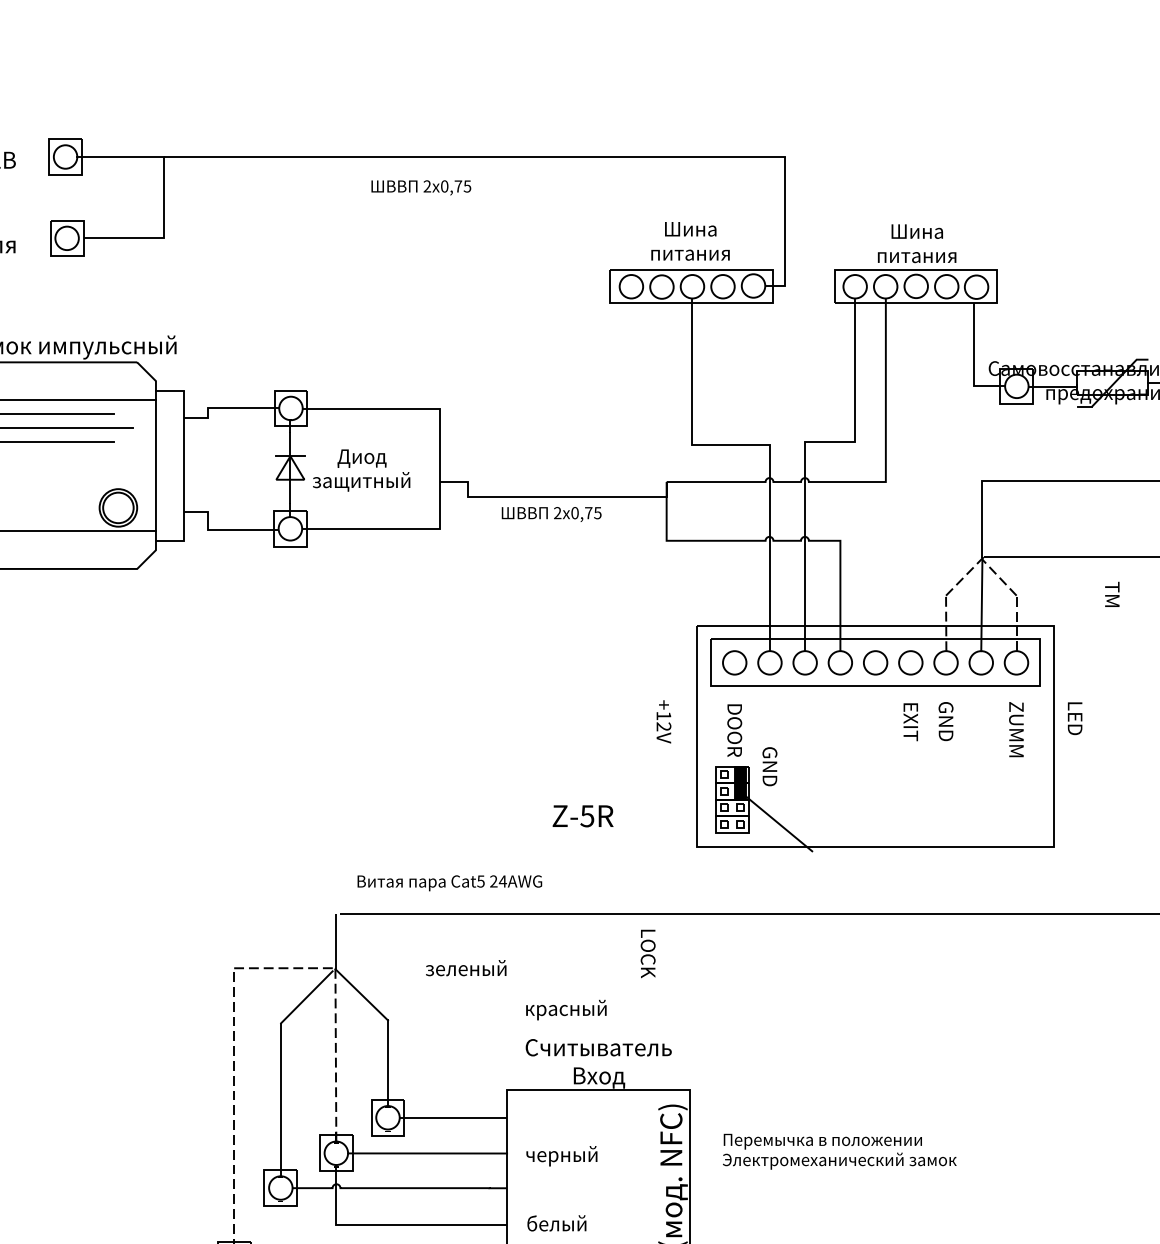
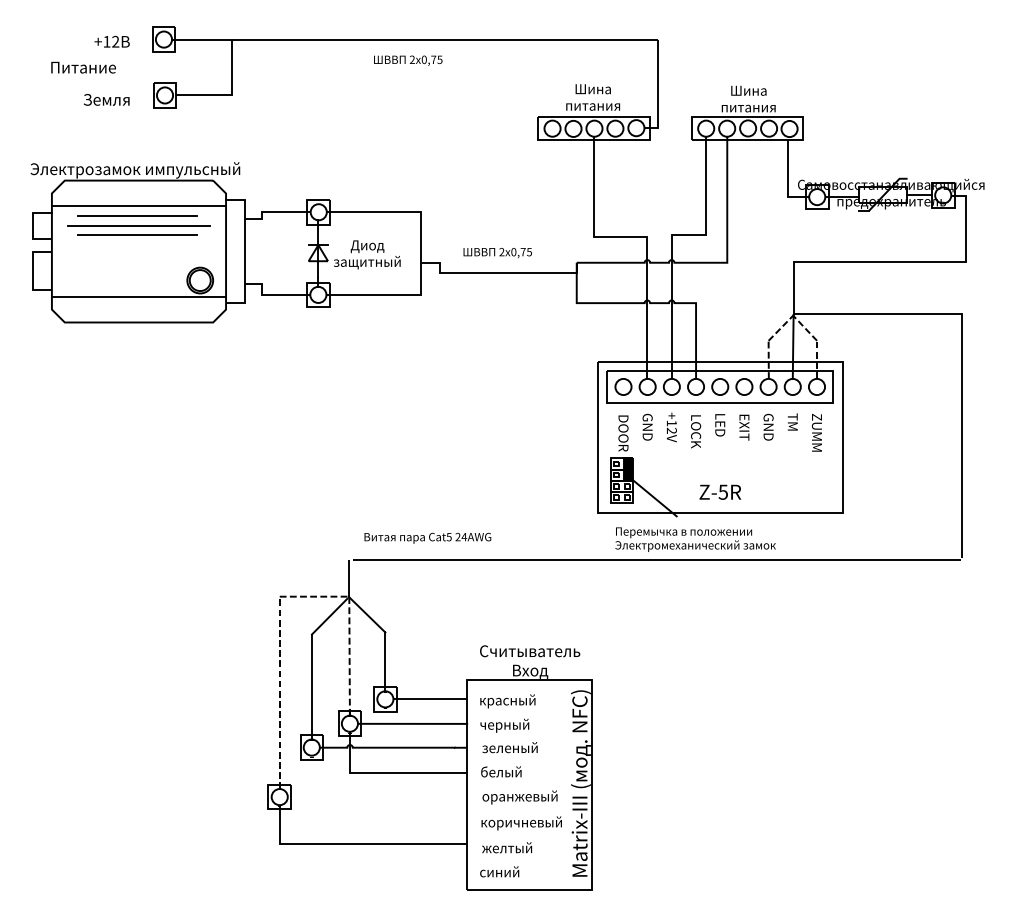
text: (551, 515) -> (497, 253), moved
text: (1111, 593) -> (792, 421), moved
text: (1075, 718) -> (720, 425), moved
text: (663, 721) -> (671, 427), moved
text: (769, 765) -> (647, 426), moved
text: (583, 815) -> (720, 491), moved
text: (648, 953) -> (696, 431), moved
text: (465, 967) -> (509, 747), moved
text: (565, 1010) -> (507, 701), moved
text: (839, 1151) -> (695, 539), moved

